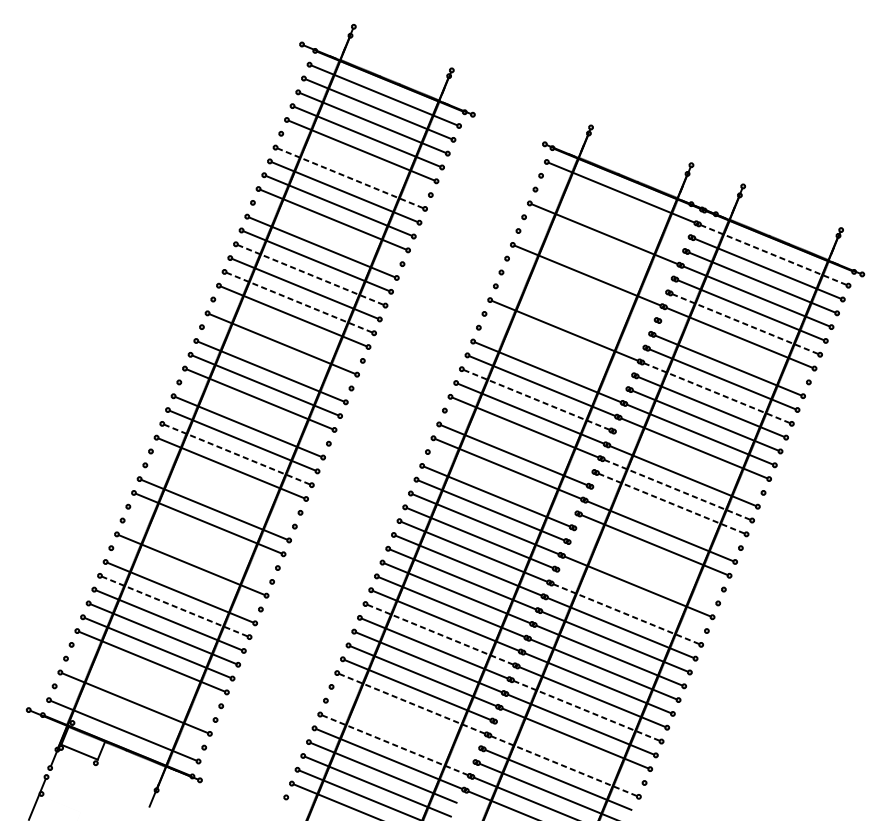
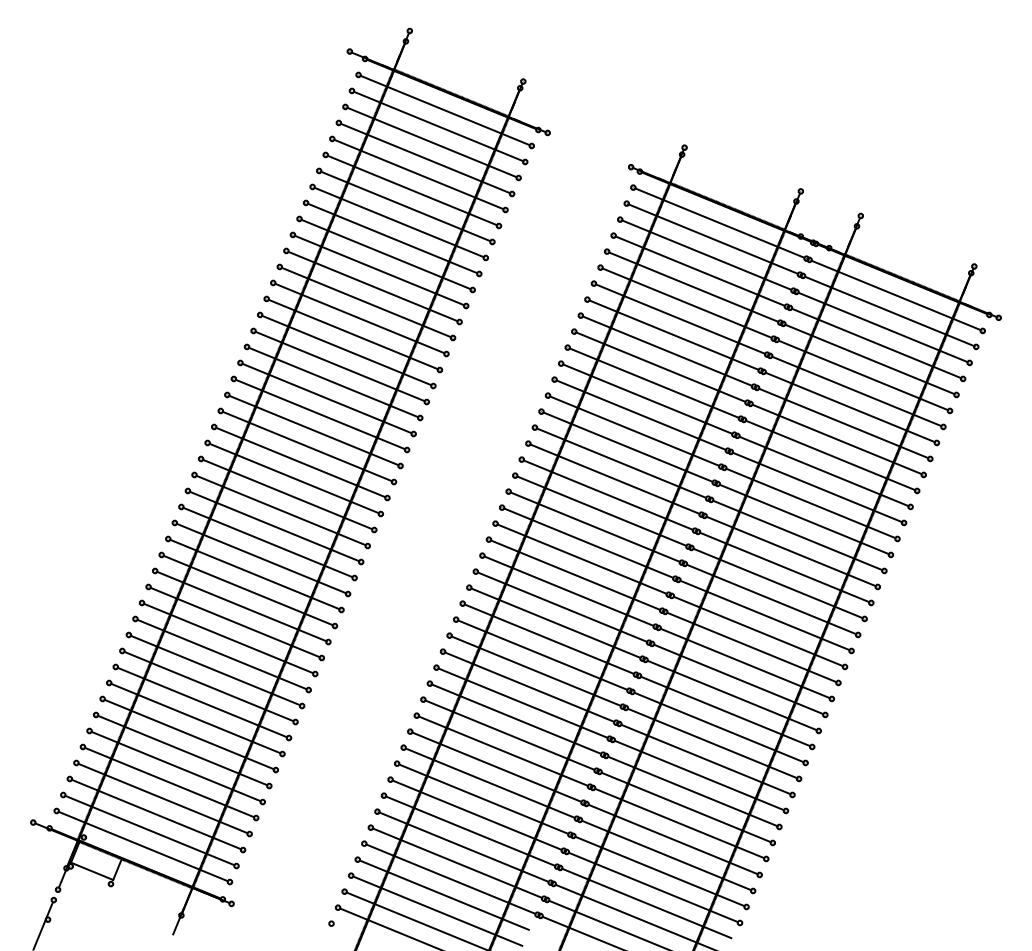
line: (355, 164) -> (411, 190), added
line: (350, 178) -> (405, 206), dashed -> solid
line: (615, 205) -> (712, 238), added
line: (609, 219) -> (706, 254), added
line: (327, 233) -> (379, 270), added
line: (598, 247) -> (693, 286), added
line: (773, 255) -> (895, 295), dashed -> solid
line: (592, 261) -> (686, 302), added
line: (310, 274) -> (359, 318), dashed -> solid
line: (581, 288) -> (673, 334), added
line: (299, 302) -> (346, 350), dashed -> solid
line: (575, 302) -> (666, 350), added
line: (570, 316) -> (660, 366), added
line: (744, 324) -> (862, 375), dashed -> solid
line: (287, 330) -> (333, 382), added
line: (559, 344) -> (647, 398), added
line: (733, 351) -> (849, 407), added
line: (275, 357) -> (319, 414), added
line: (552, 357) -> (640, 414), added
line: (717, 393) -> (830, 455), dashed -> solid
line: (536, 400) -> (621, 463), dashed -> solid
line: (253, 413) -> (293, 478), added
line: (519, 440) -> (601, 510), added
line: (237, 454) -> (274, 526), dashed -> solid
line: (688, 462) -> (797, 535), added
line: (224, 482) -> (260, 558), added
line: (502, 482) -> (581, 558), added
line: (677, 489) -> (784, 567), dashed -> solid
line: (219, 495) -> (254, 574), added
line: (671, 503) -> (777, 583), dashed -> solid
line: (666, 517) -> (771, 599), added
line: (202, 537) -> (234, 622), added
line: (197, 551) -> (228, 638), added
line: (648, 558) -> (751, 647), added
line: (642, 572) -> (744, 663), added
line: (186, 578) -> (215, 670), added
line: (631, 600) -> (731, 695), added
line: (173, 606) -> (201, 702), dashed -> solid
line: (626, 614) -> (725, 711), dashed -> solid
line: (440, 634) -> (510, 735), dashed -> solid
line: (146, 675) -> (169, 782), added
line: (140, 689) -> (162, 798), added
line: (412, 704) -> (477, 815), dashed -> solid
line: (586, 710) -> (679, 823), dashed -> solid
line: (129, 716) -> (149, 830), added
line: (406, 716) -> (470, 830), added
line: (400, 730) -> (463, 846), added
line: (394, 745) -> (457, 863), dashed -> solid
line: (569, 752) -> (659, 871), added
line: (563, 766) -> (652, 887), dashed -> solid

